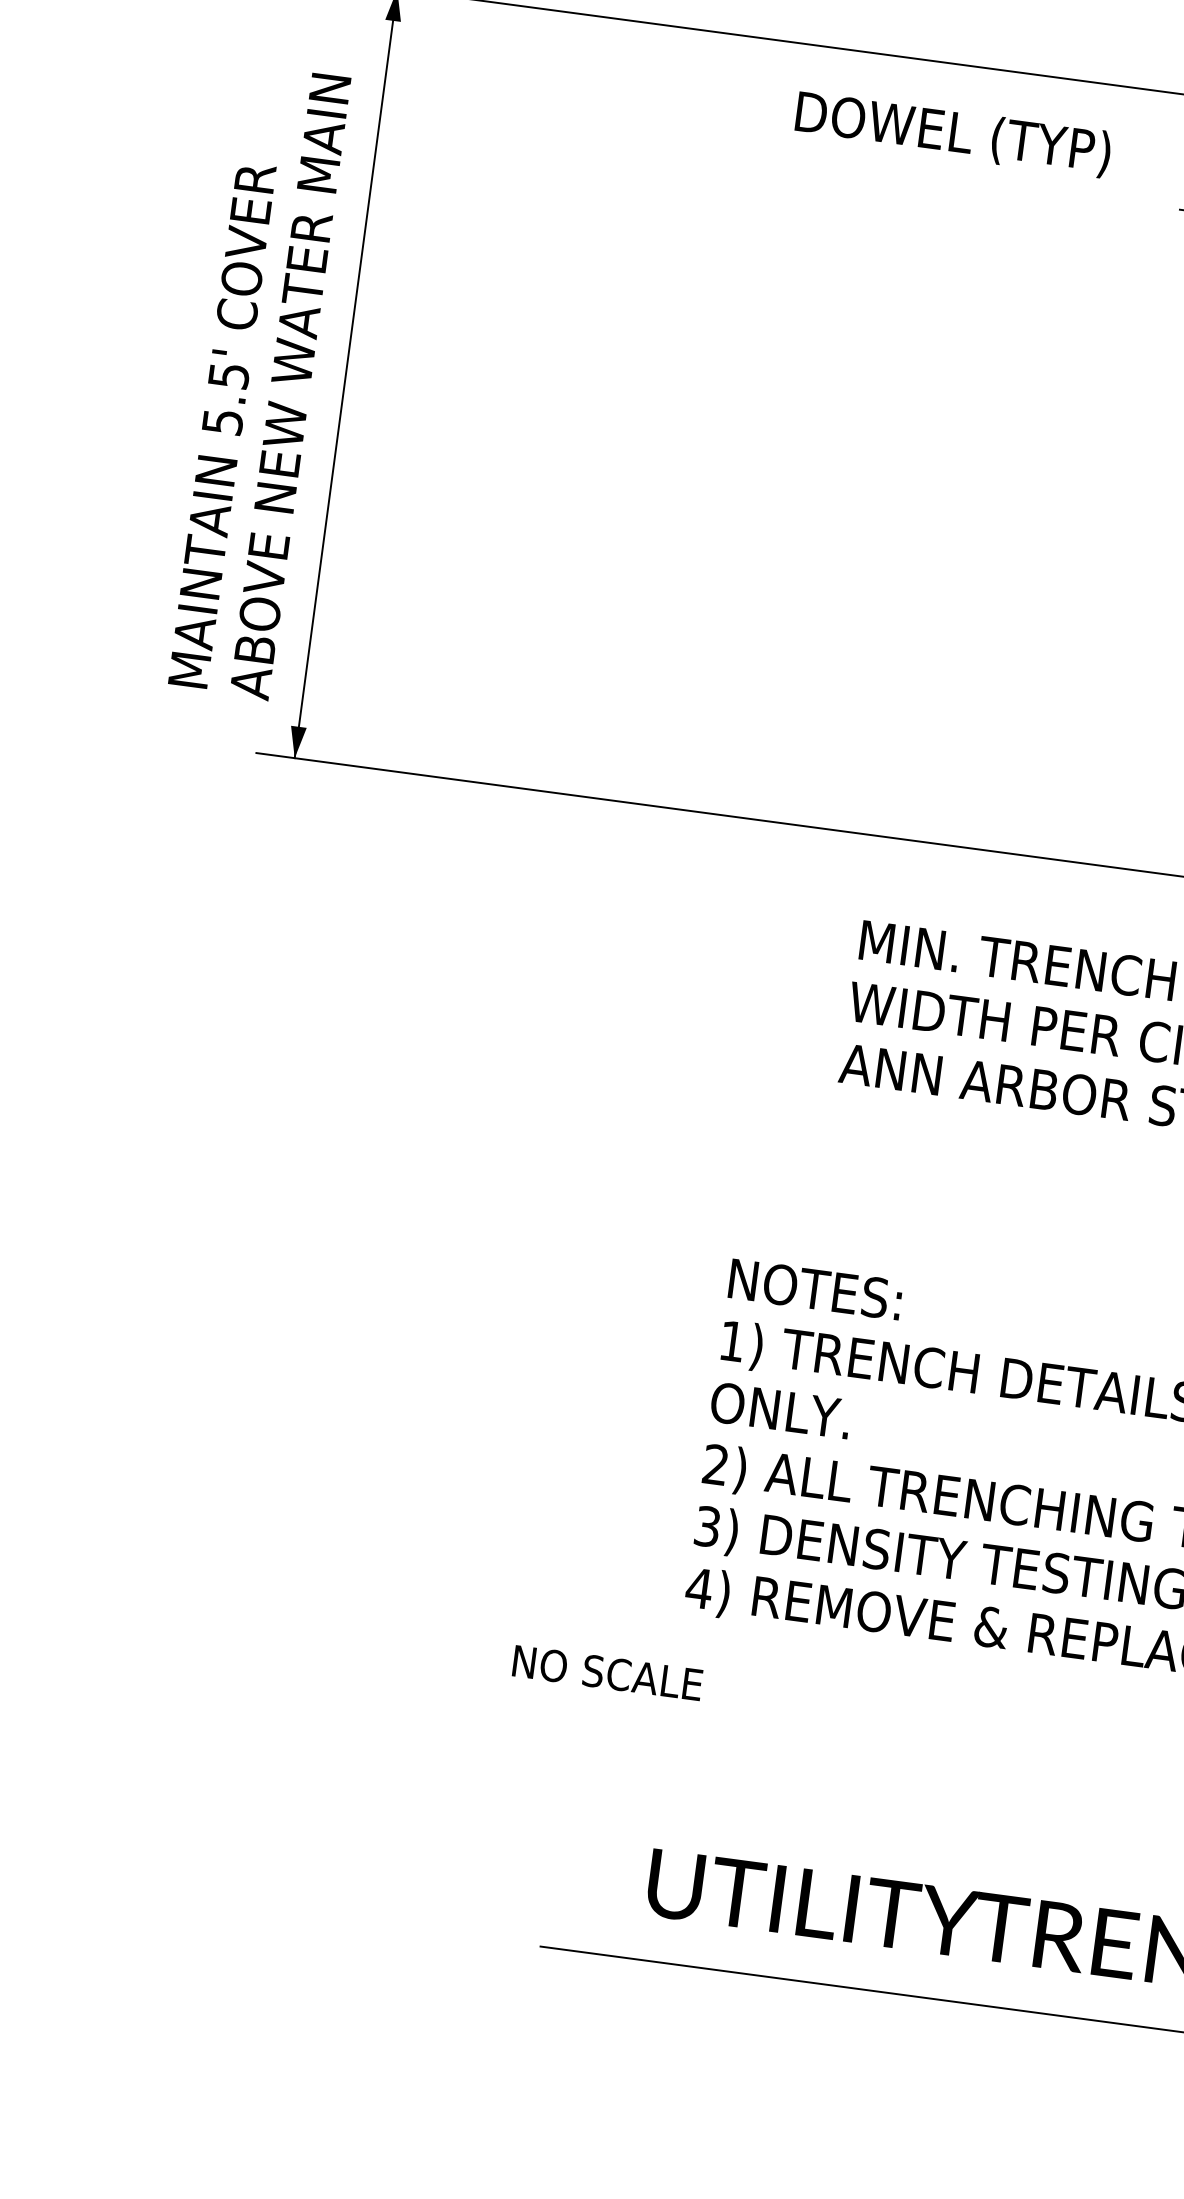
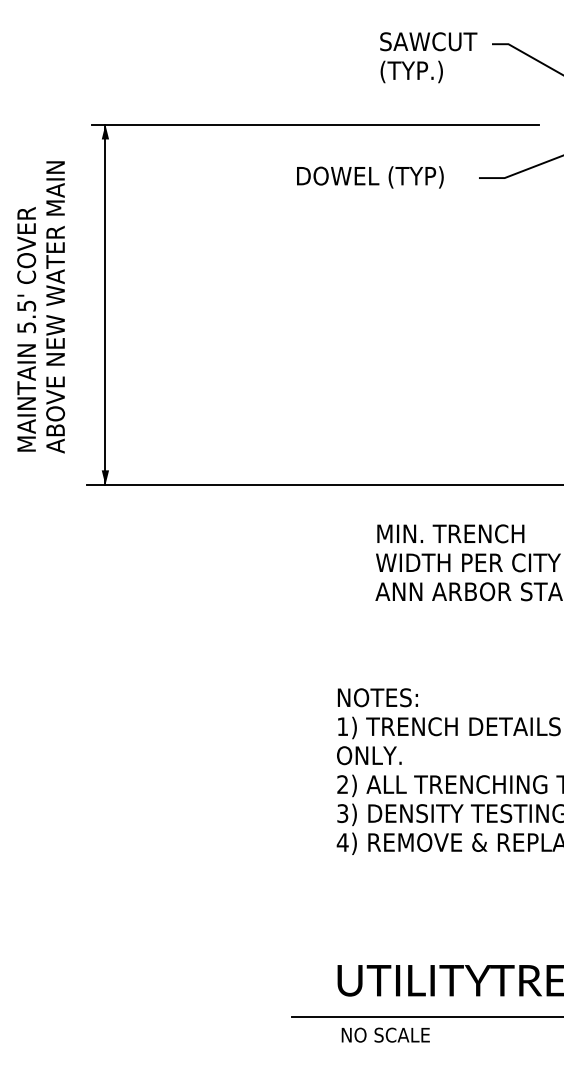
text: (953, 134) -> (370, 177), moved
text: (260, 383) -> (41, 307), moved
text: (607, 1671) -> (385, 1034), moved

